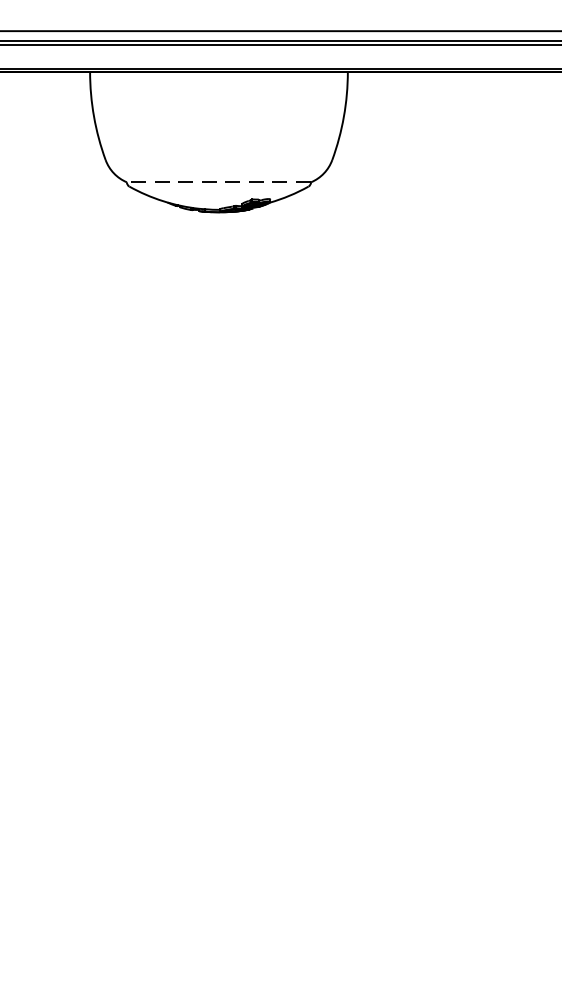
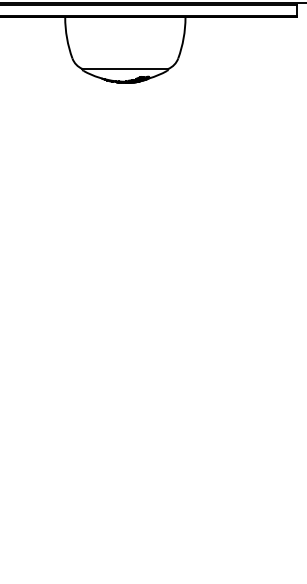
line: (219, 181) -> (125, 68), dashed -> solid

